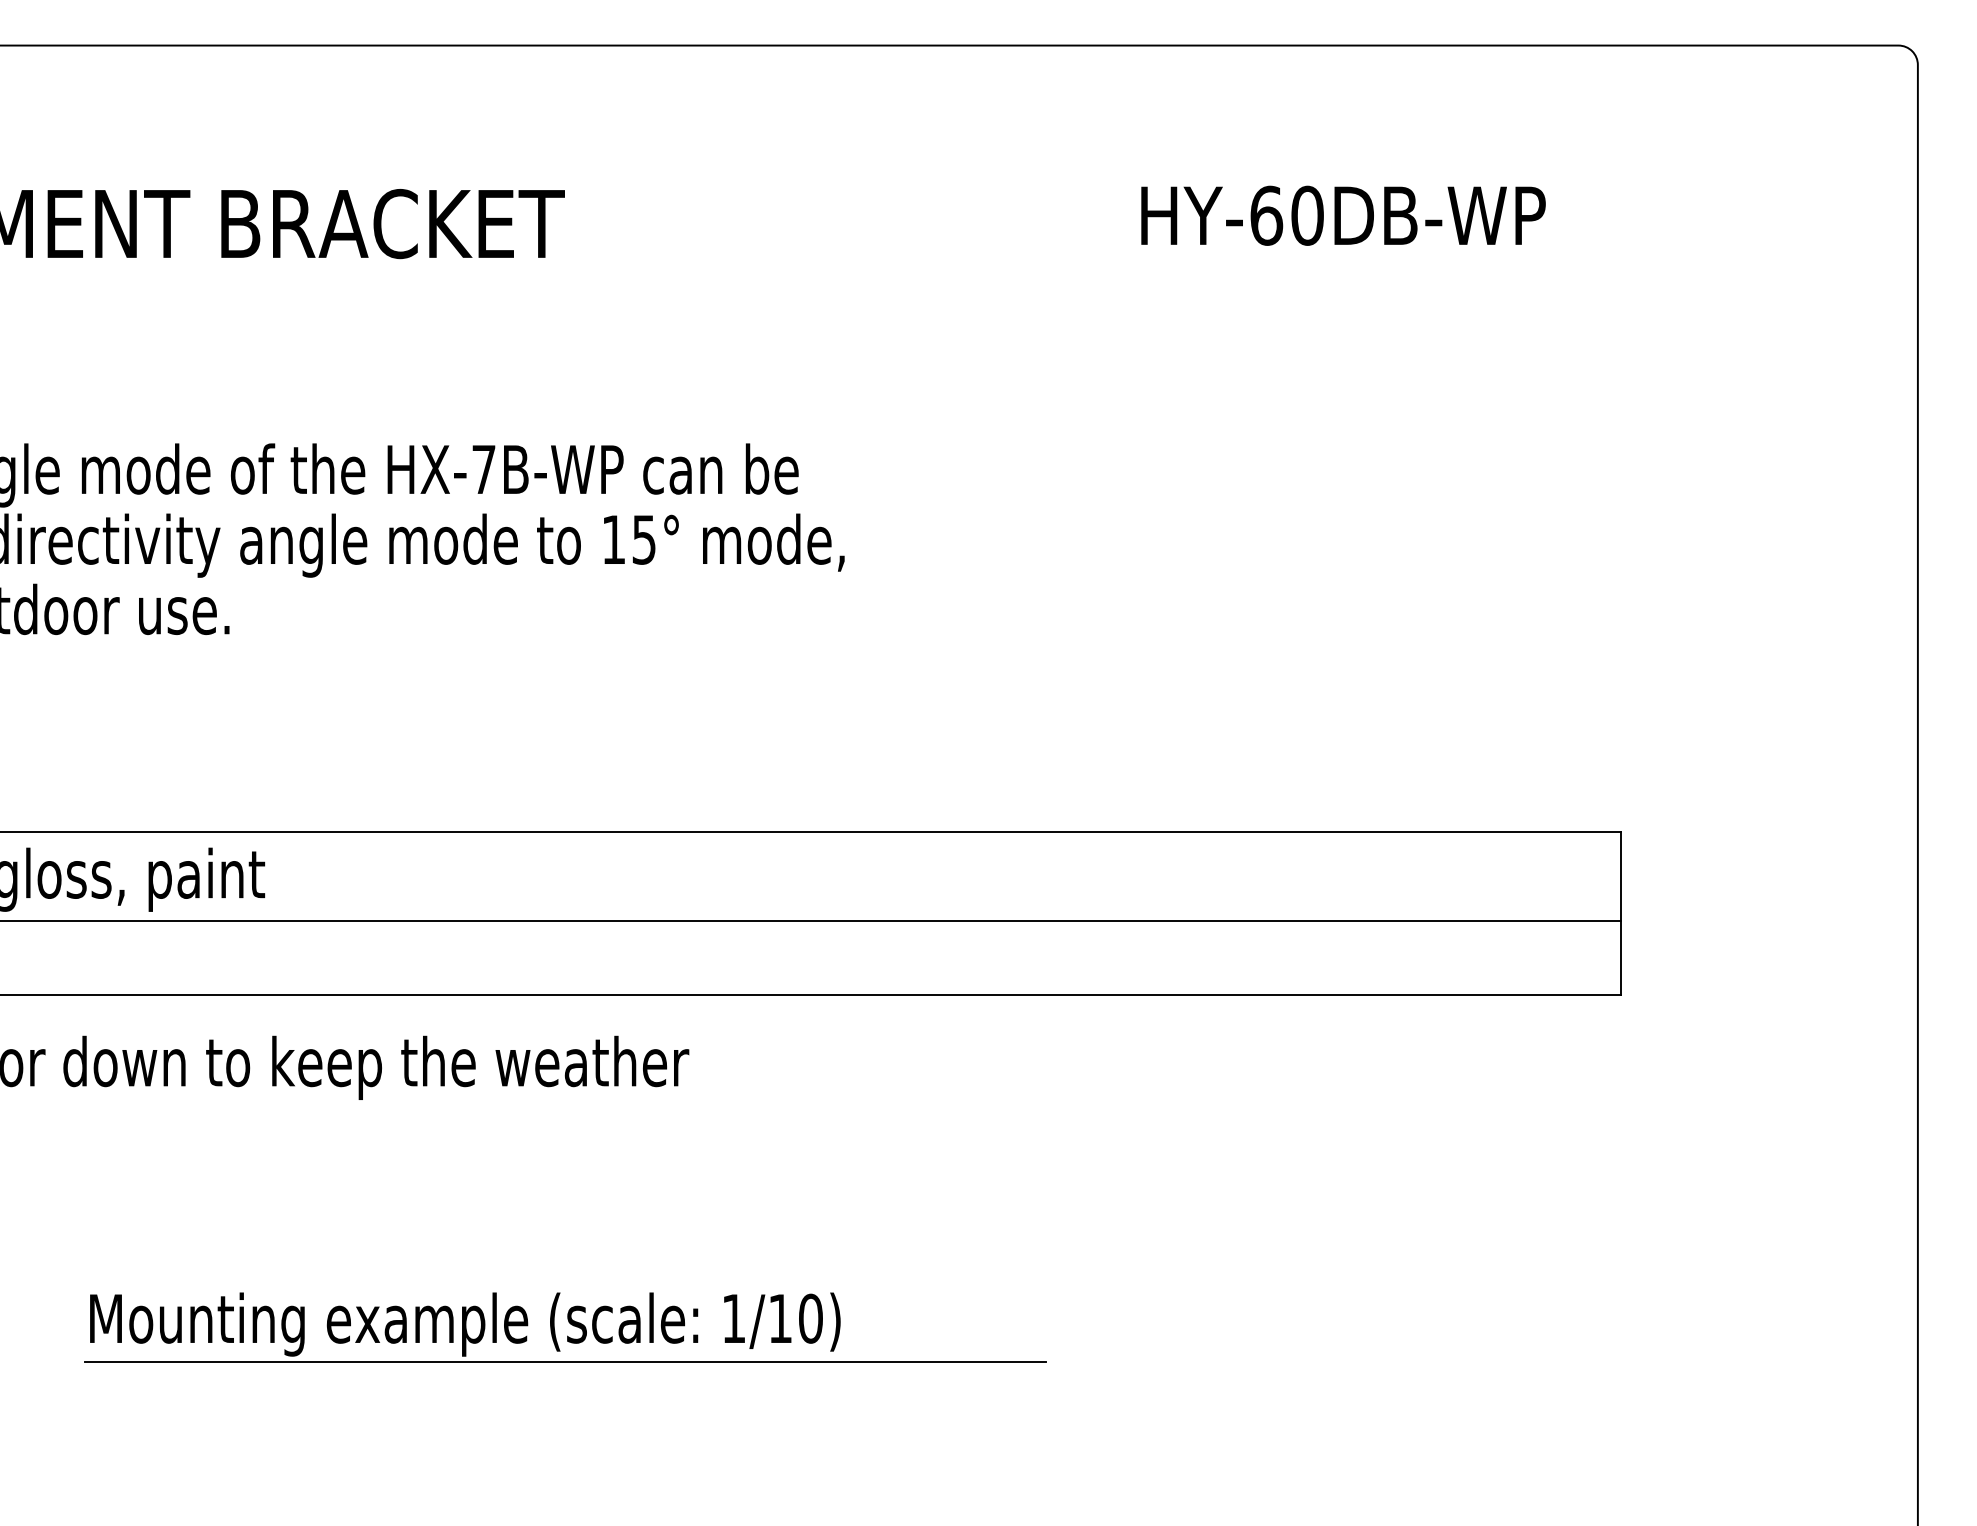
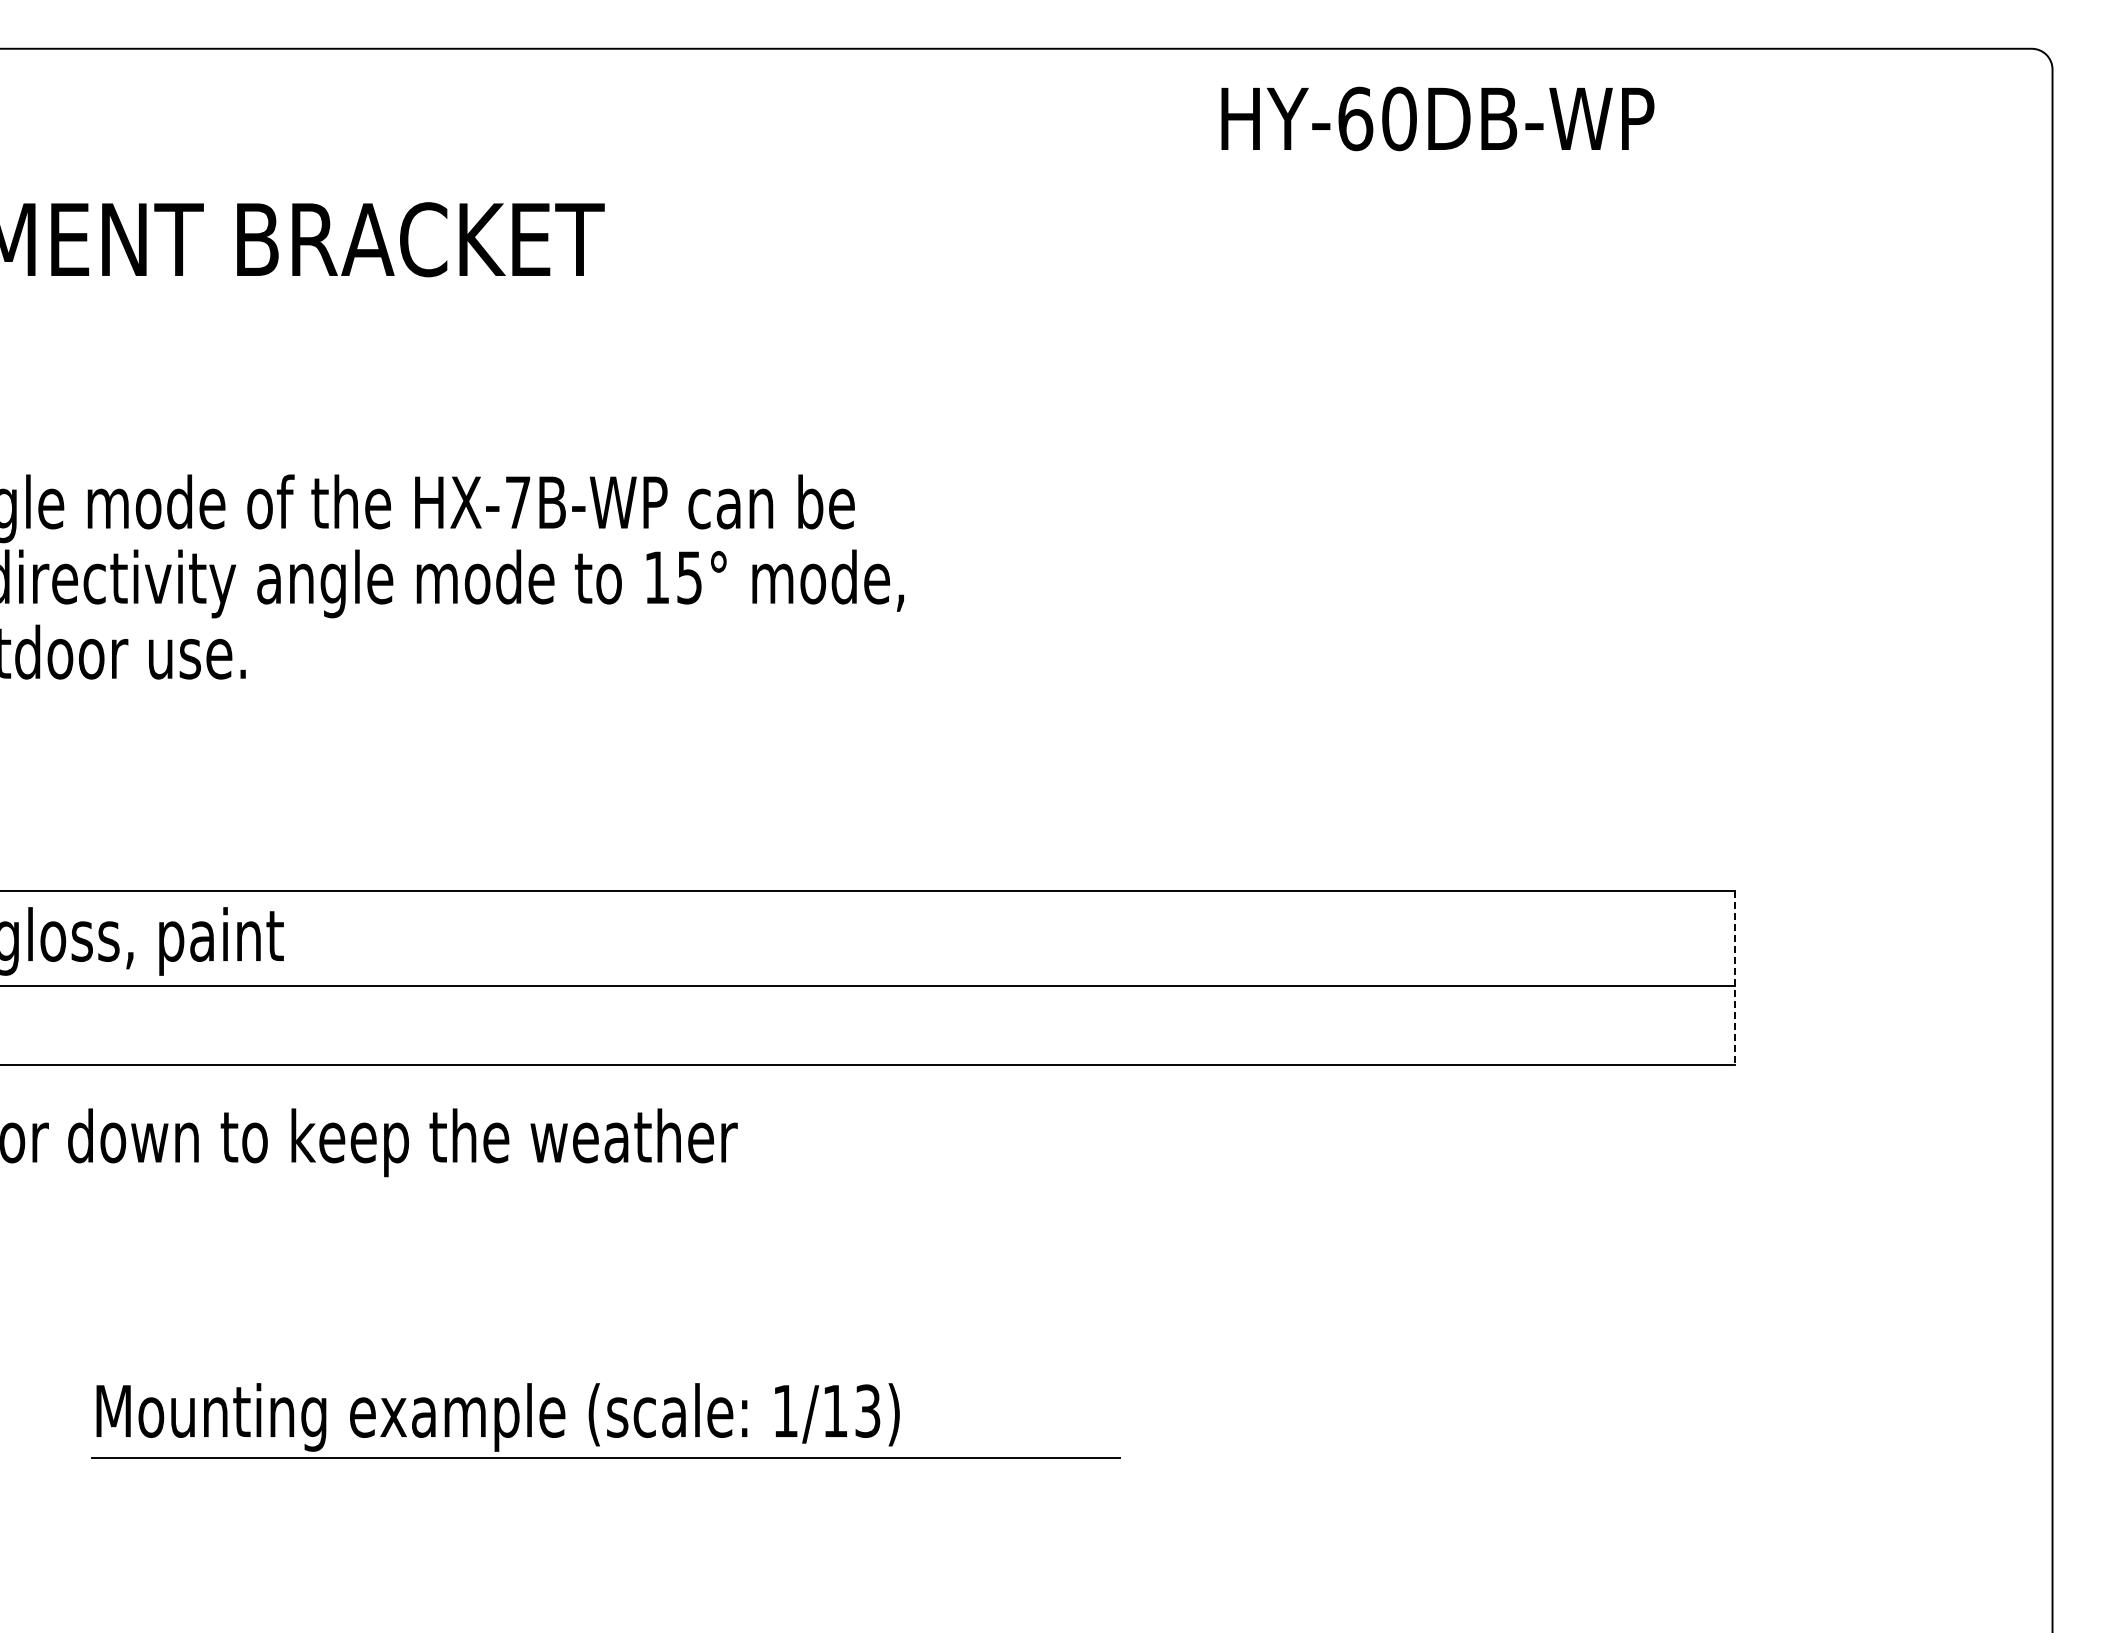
text: (1343, 215) -> (1437, 118), moved
line: (1620, 913) -> (1734, 977), solid -> dashed
text: (810, 1318) -> (867, 1410), 1/10) -> 1/13)

